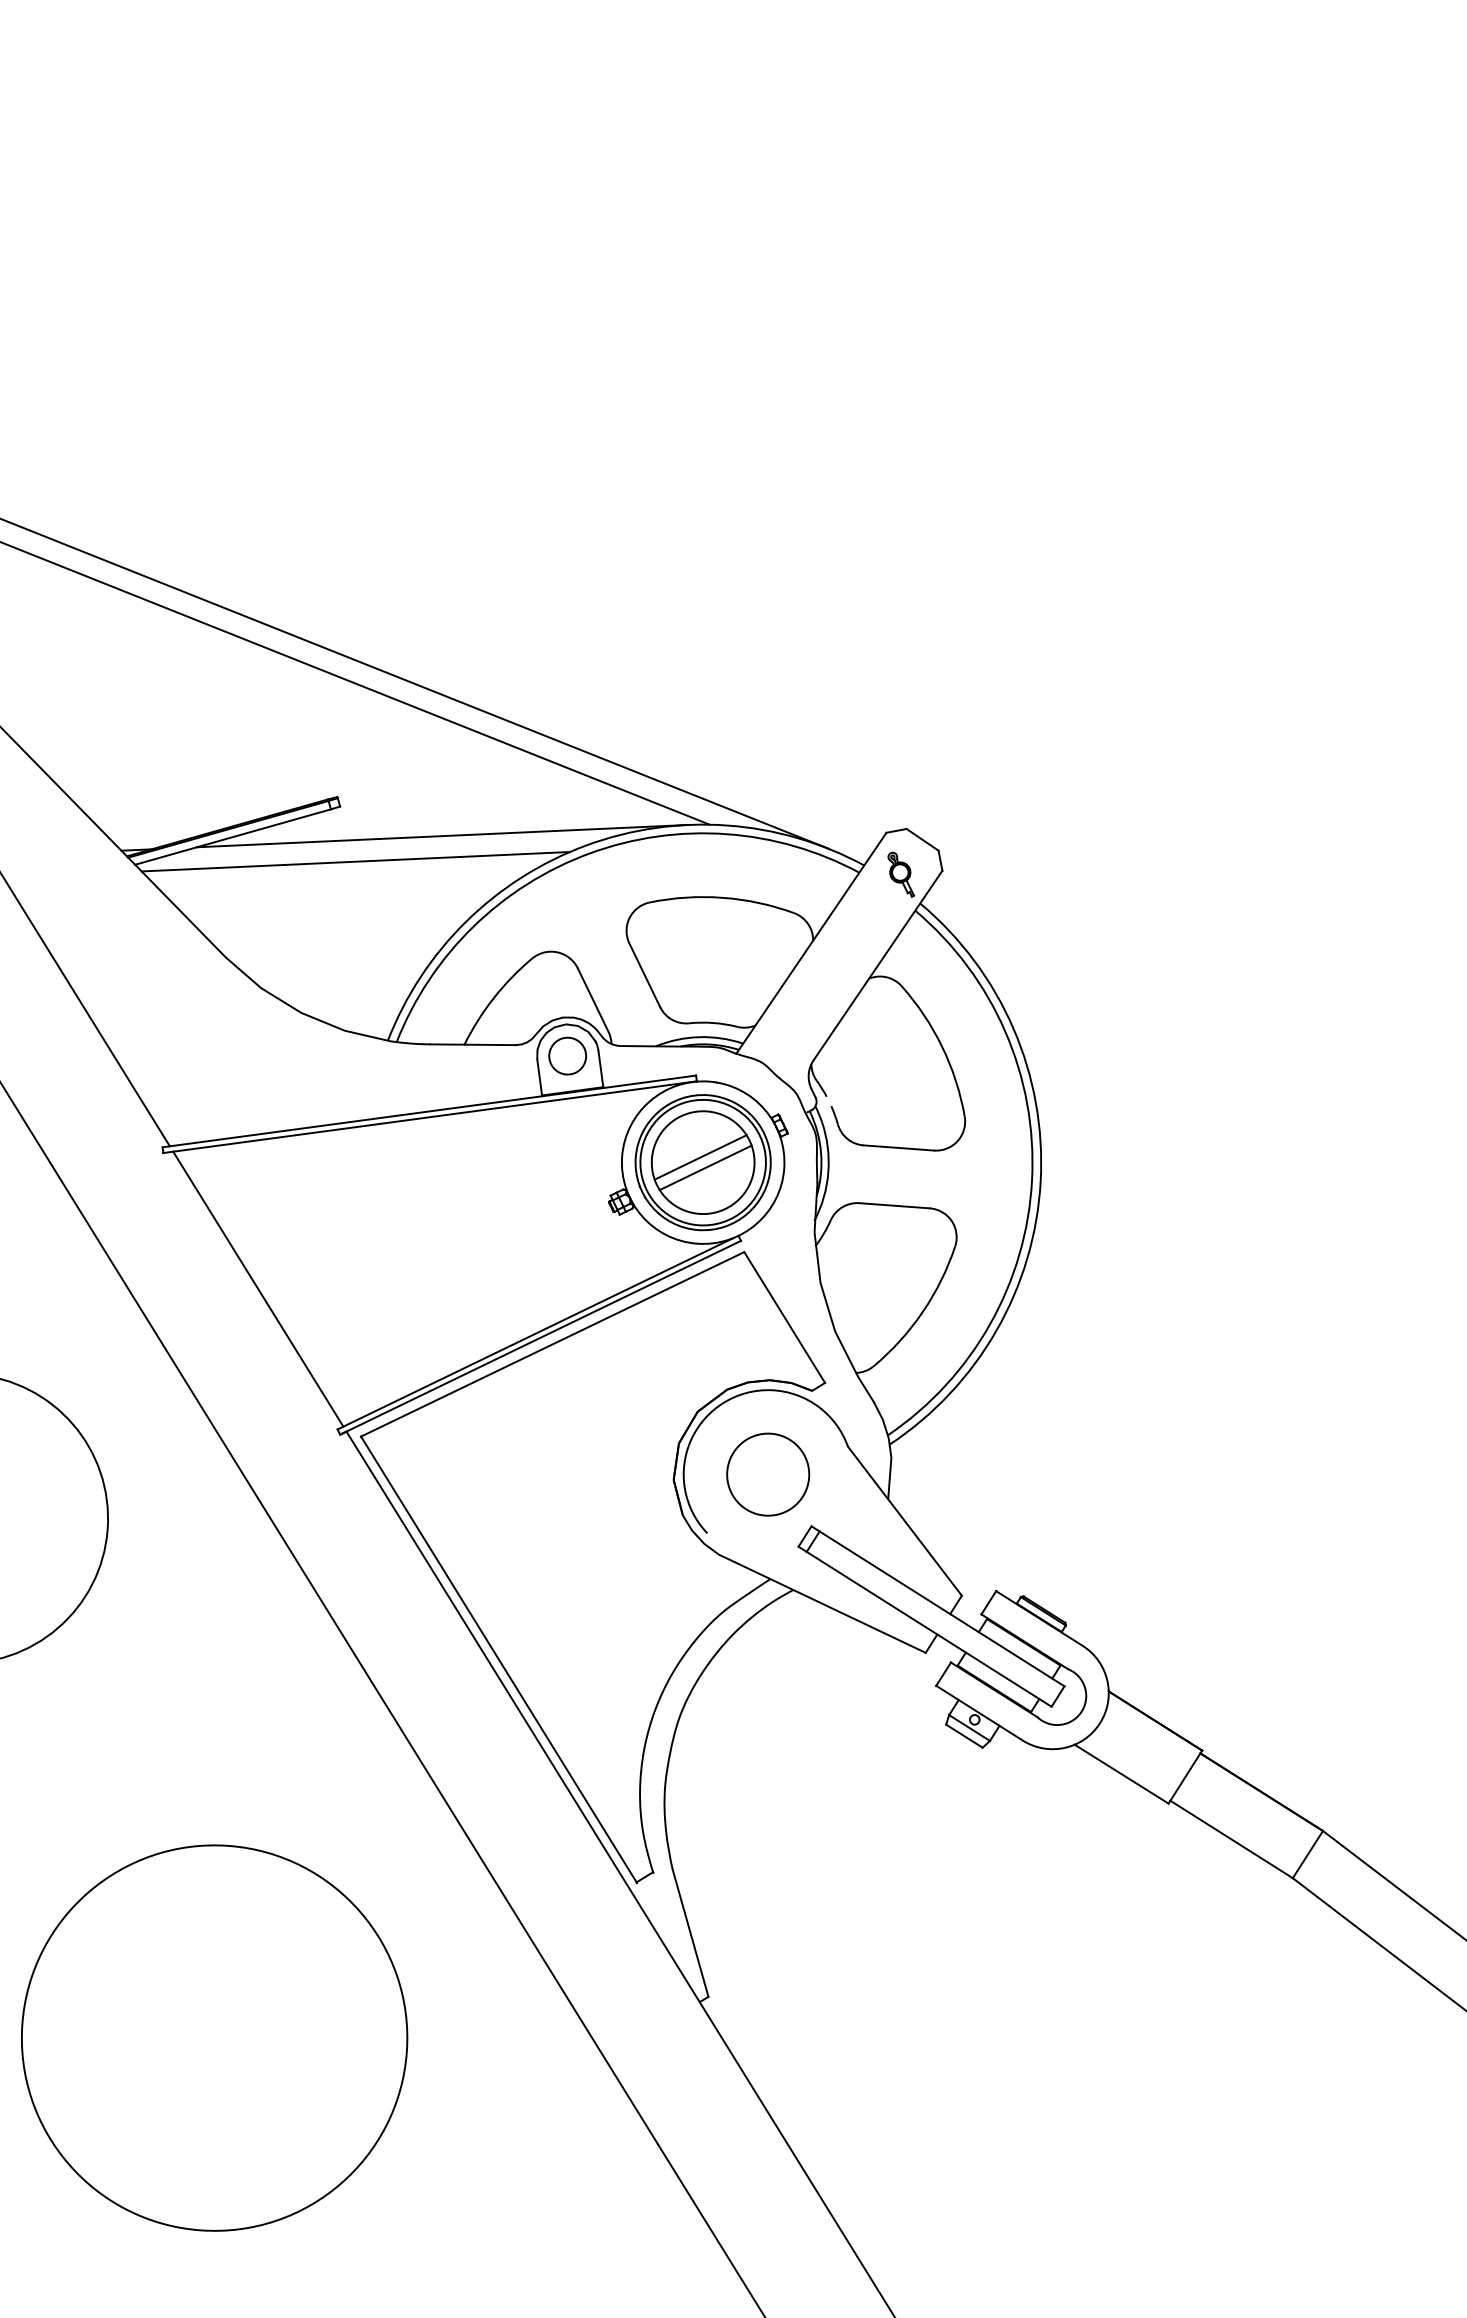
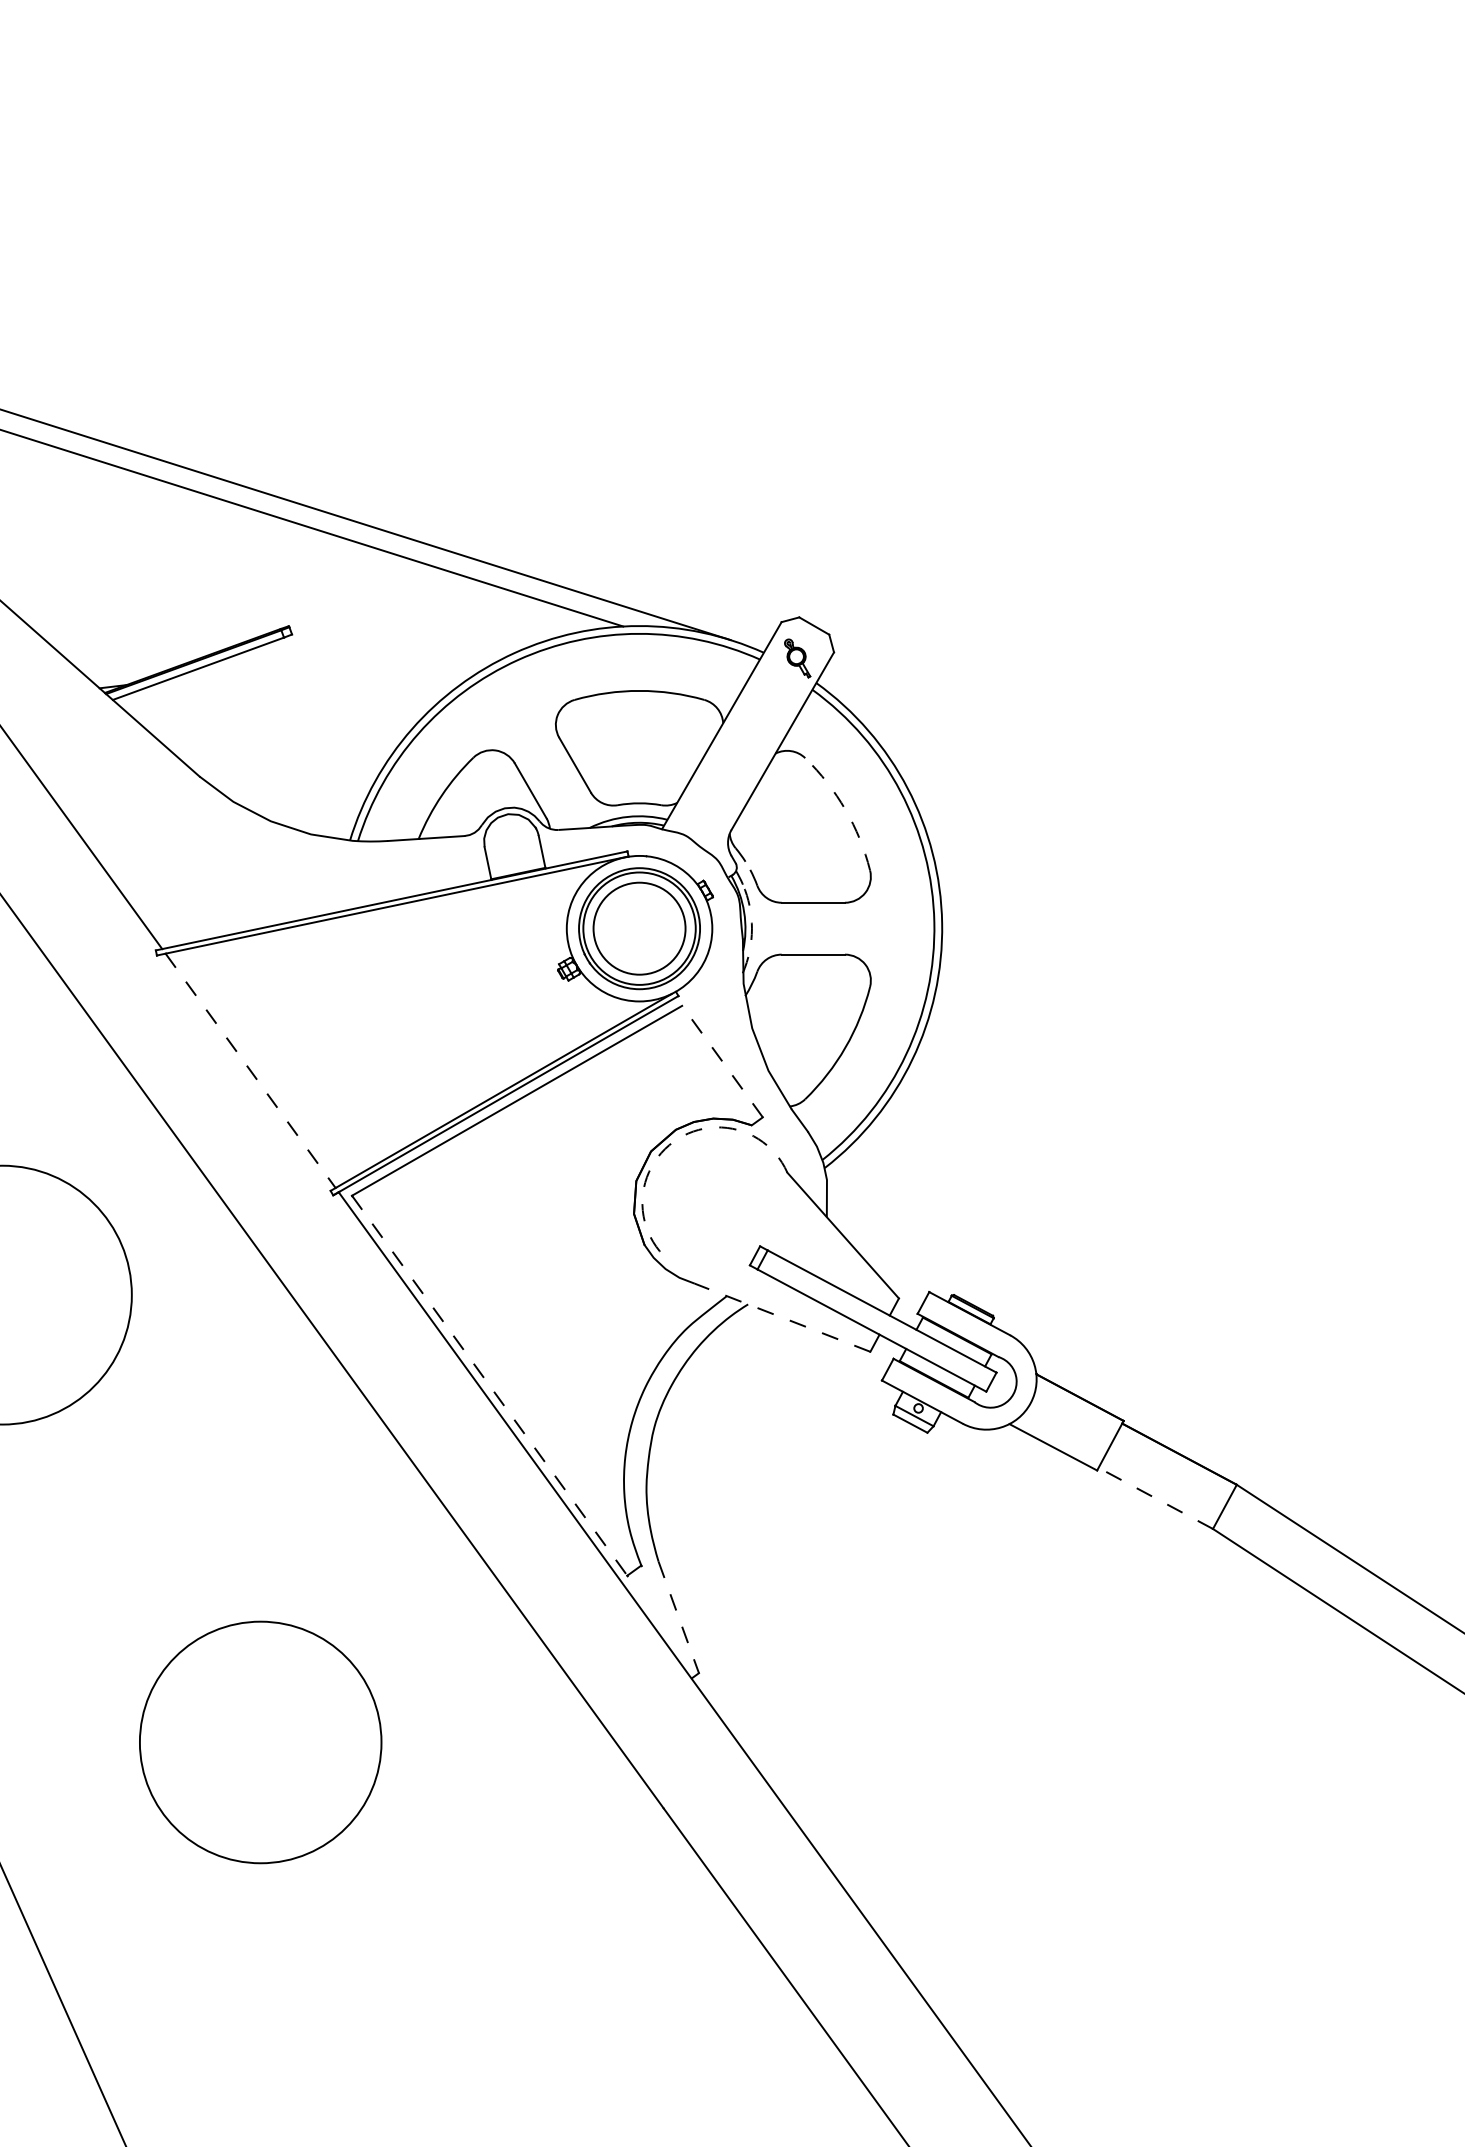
line: (441, 836) -> (384, 654), removed
line: (355, 861) -> (309, 682), removed
arc: (942, 1046) -> (845, 809), solid -> dashed
circle: (567, 1056) -> (511, 842), removed
line: (700, 1157) -> (636, 924), removed
line: (704, 1168) -> (641, 933), removed
arc: (827, 1171) -> (751, 928), solid -> dashed
line: (258, 1288) -> (250, 1070), solid -> dashed
line: (784, 1317) -> (722, 1061), solid -> dashed
arc: (723, 1402) -> (673, 1141), solid -> dashed
circle: (767, 1474) -> (717, 1202), removed
line: (830, 1607) -> (782, 1317), solid -> dashed
line: (498, 1659) -> (489, 1385), solid -> dashed
line: (1231, 1839) -> (1155, 1498), solid -> dashed
line: (690, 1933) -> (678, 1617), solid -> dashed
circle: (214, 2038) -> (260, 1742), size x0.7

